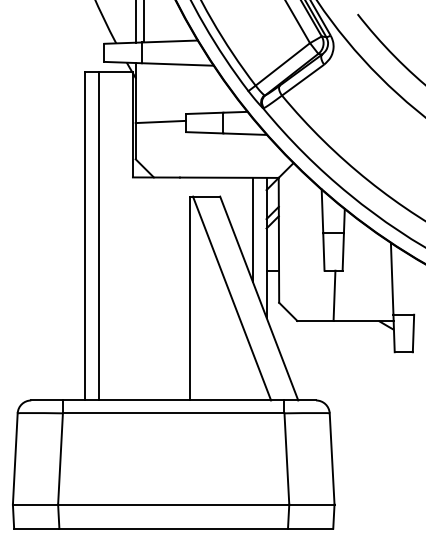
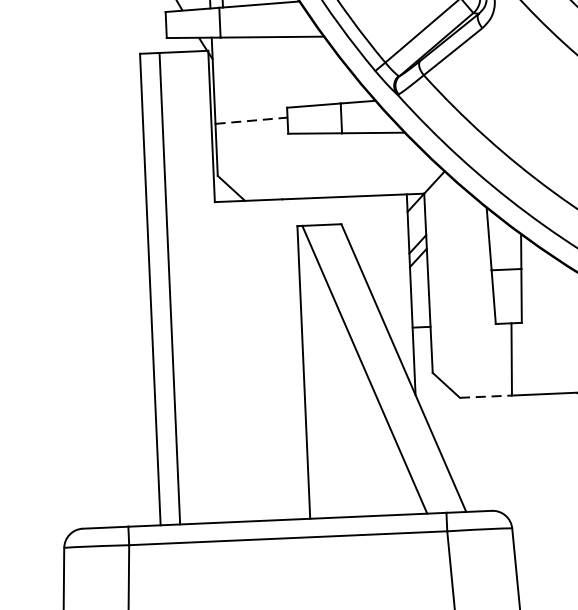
line: (161, 121) -> (252, 120), solid -> dashed
line: (252, 229) -> (389, 269), removed
line: (315, 320) -> (485, 396), solid -> dashed

